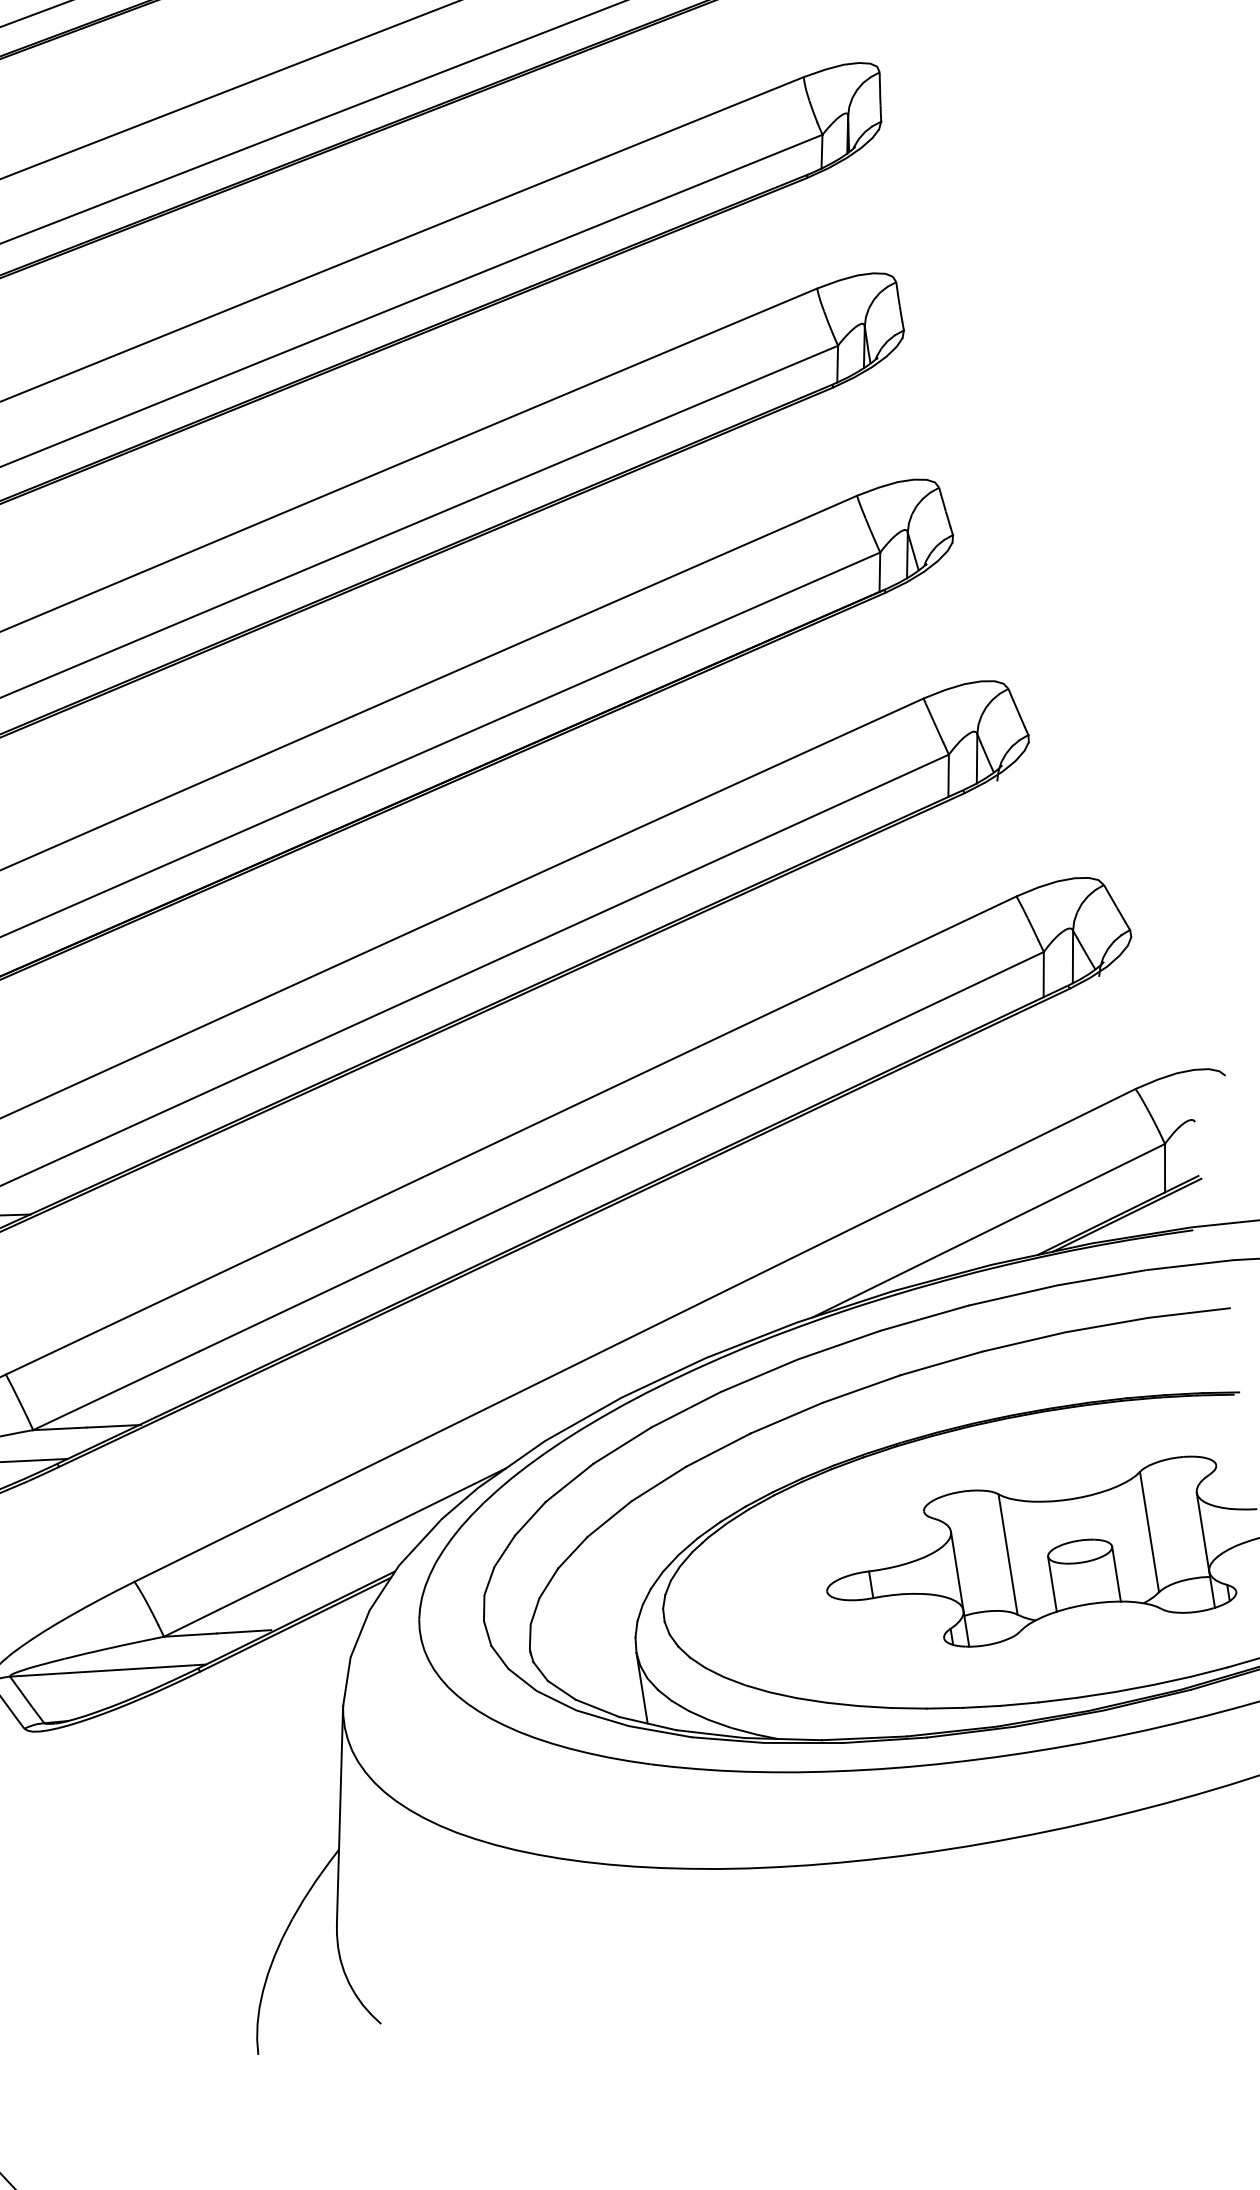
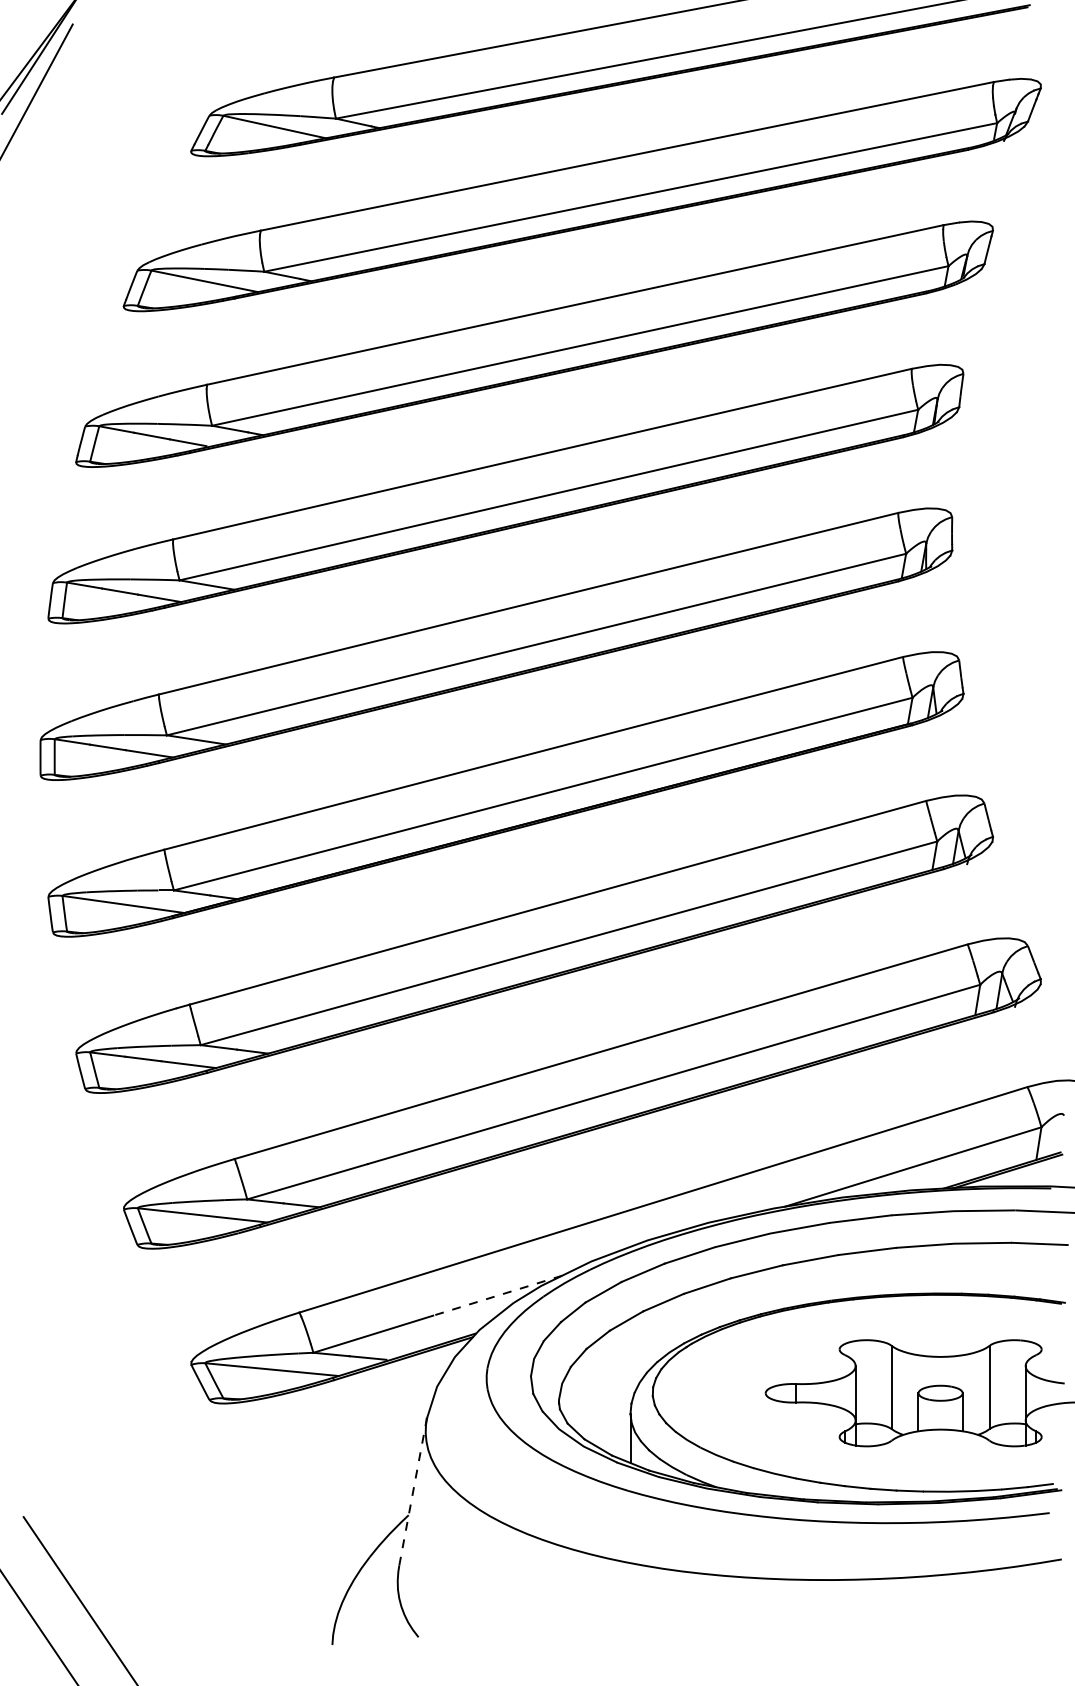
line: (417, 1511) -> (497, 1295), solid -> dashed
line: (340, 1815) -> (413, 1492), solid -> dashed

